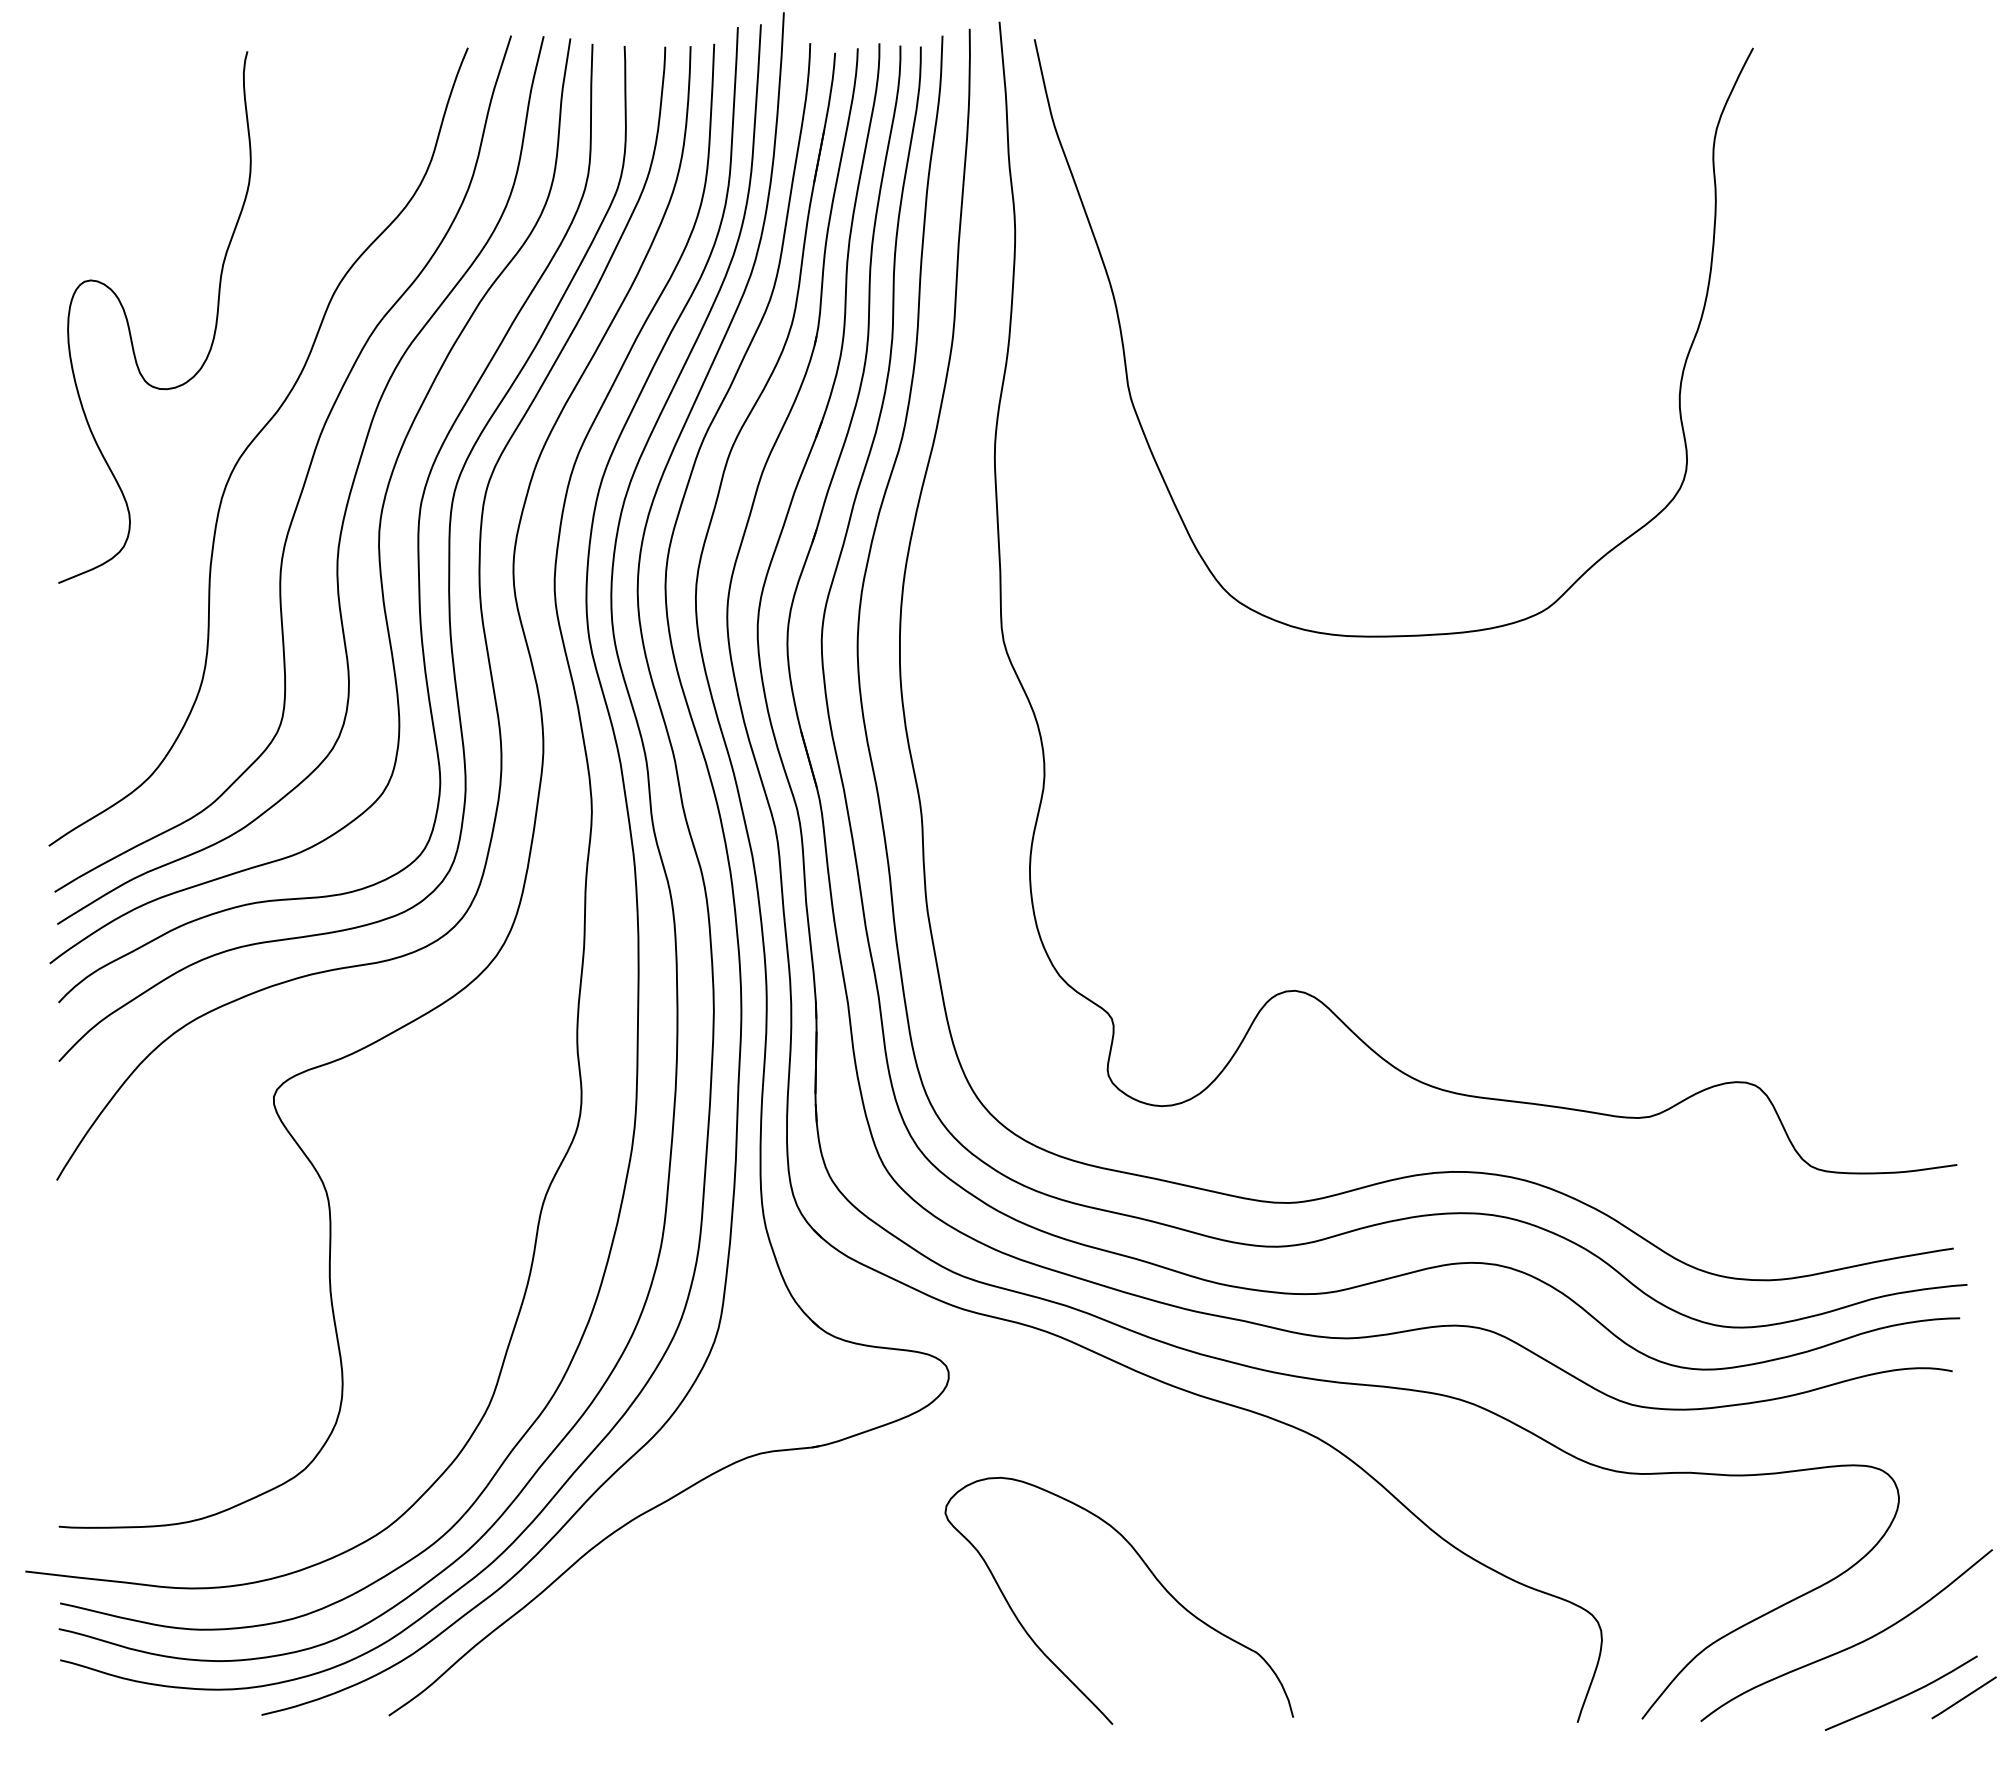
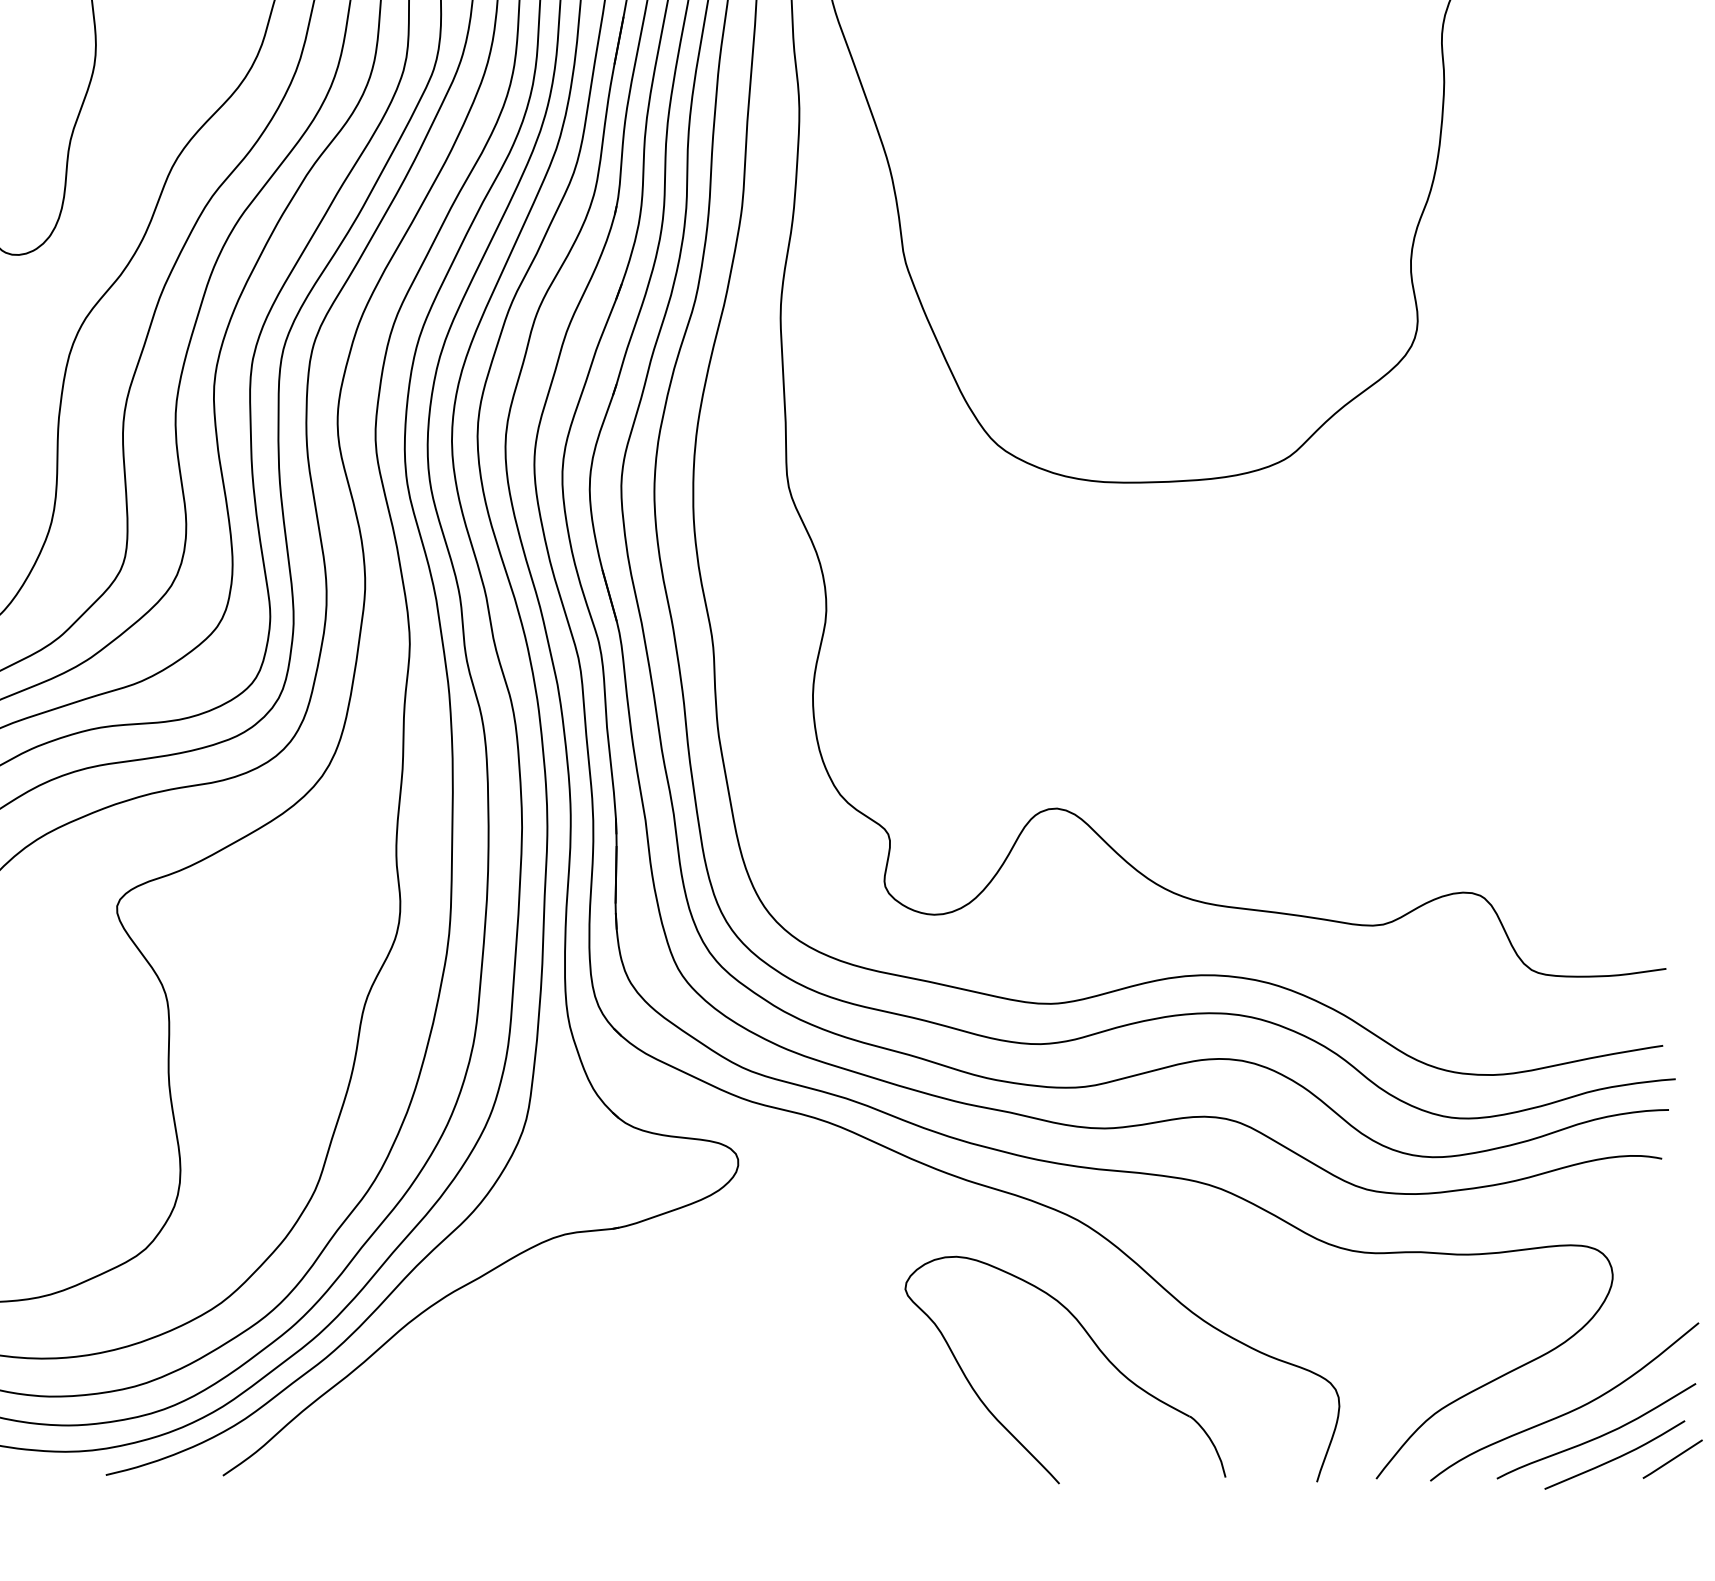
part: (1152, 1575) -> (1096, 1346), moved
curve: (1881, 1673) -> (1596, 1436), added

